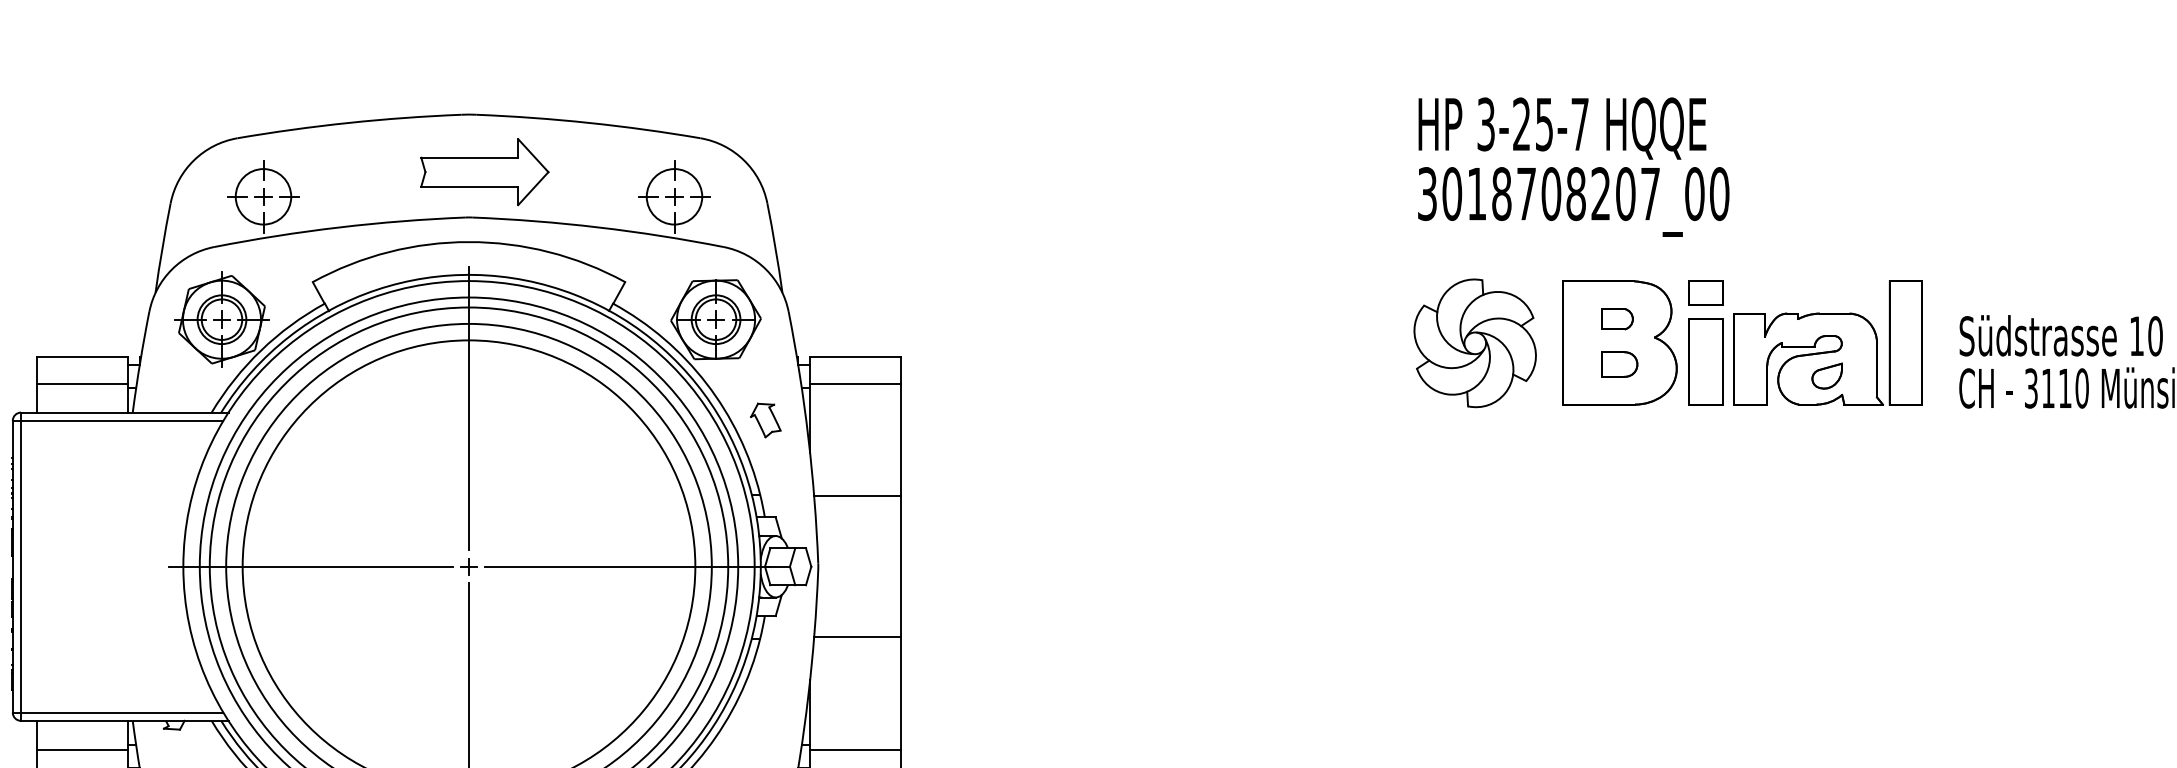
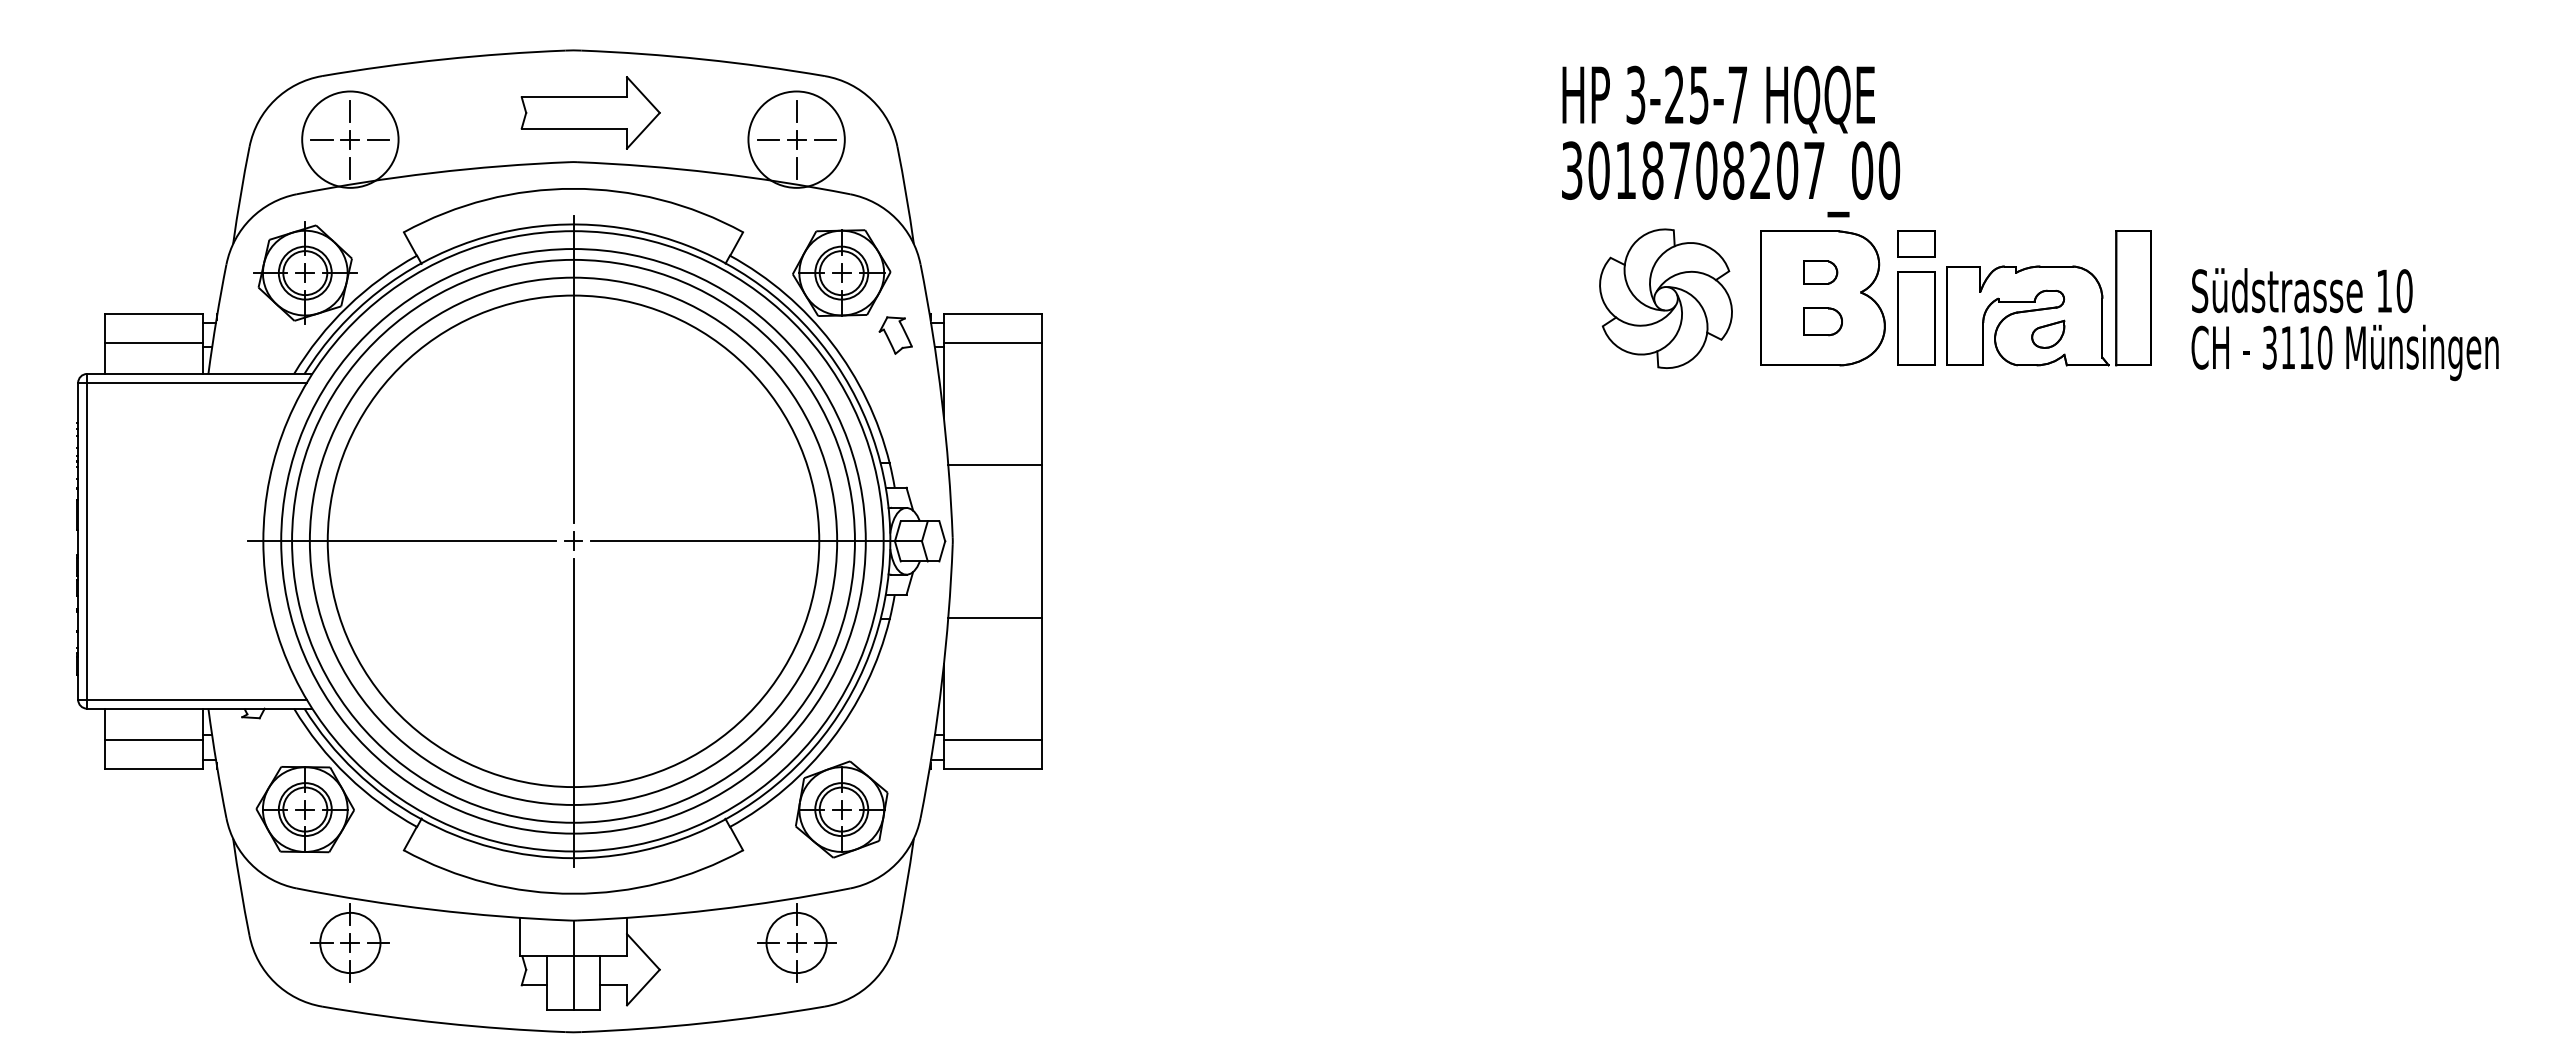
text: (1574, 167) -> (1731, 141), moved
circle: (263, 196) -> (350, 139), size x1.6
circle: (674, 196) -> (796, 139), size x1.6
part: (765, 420) -> (895, 335), moved

